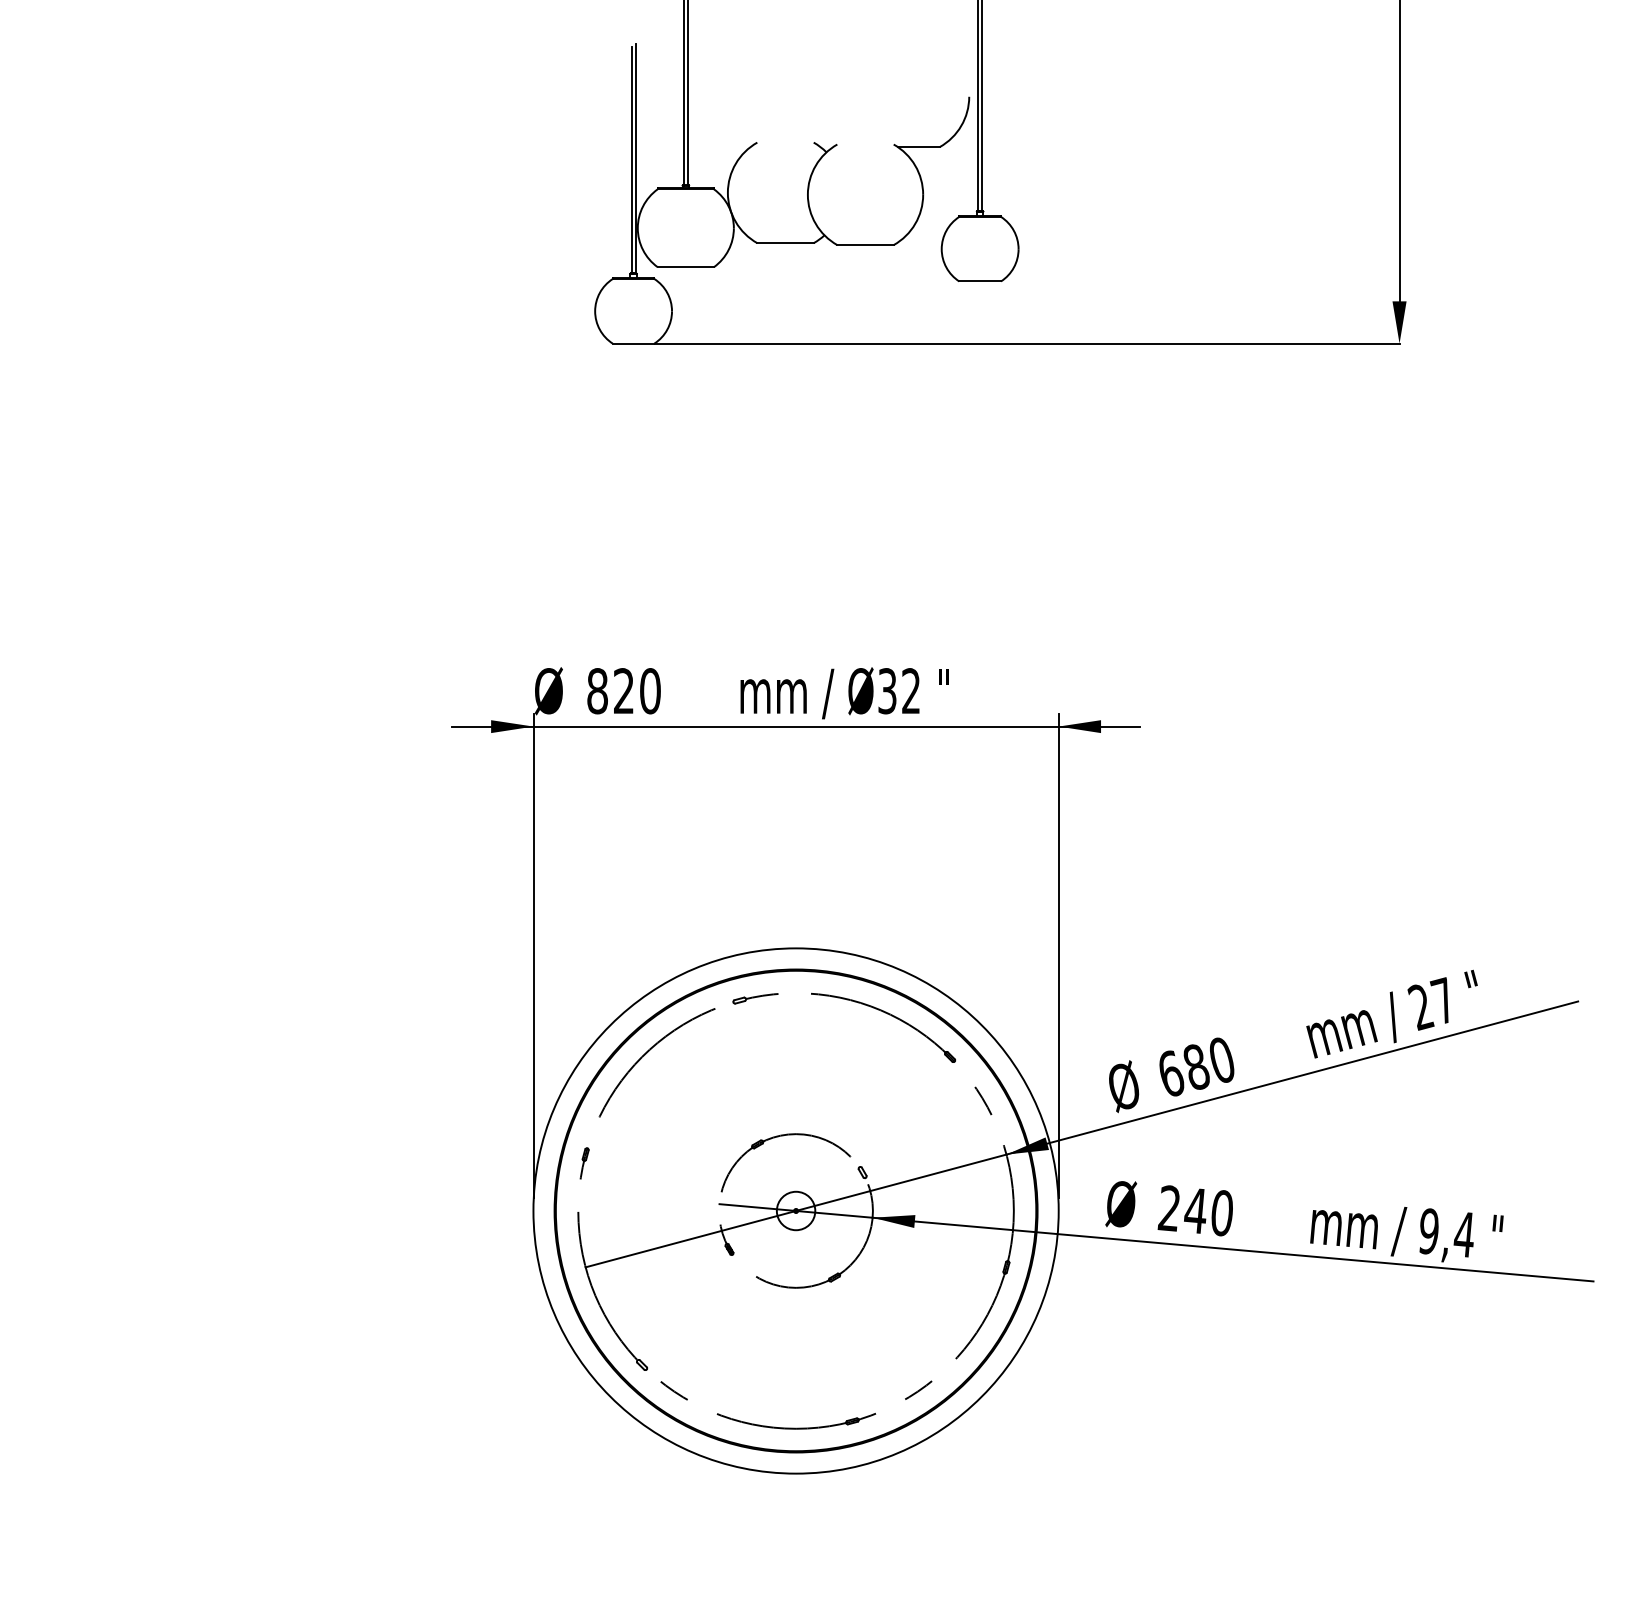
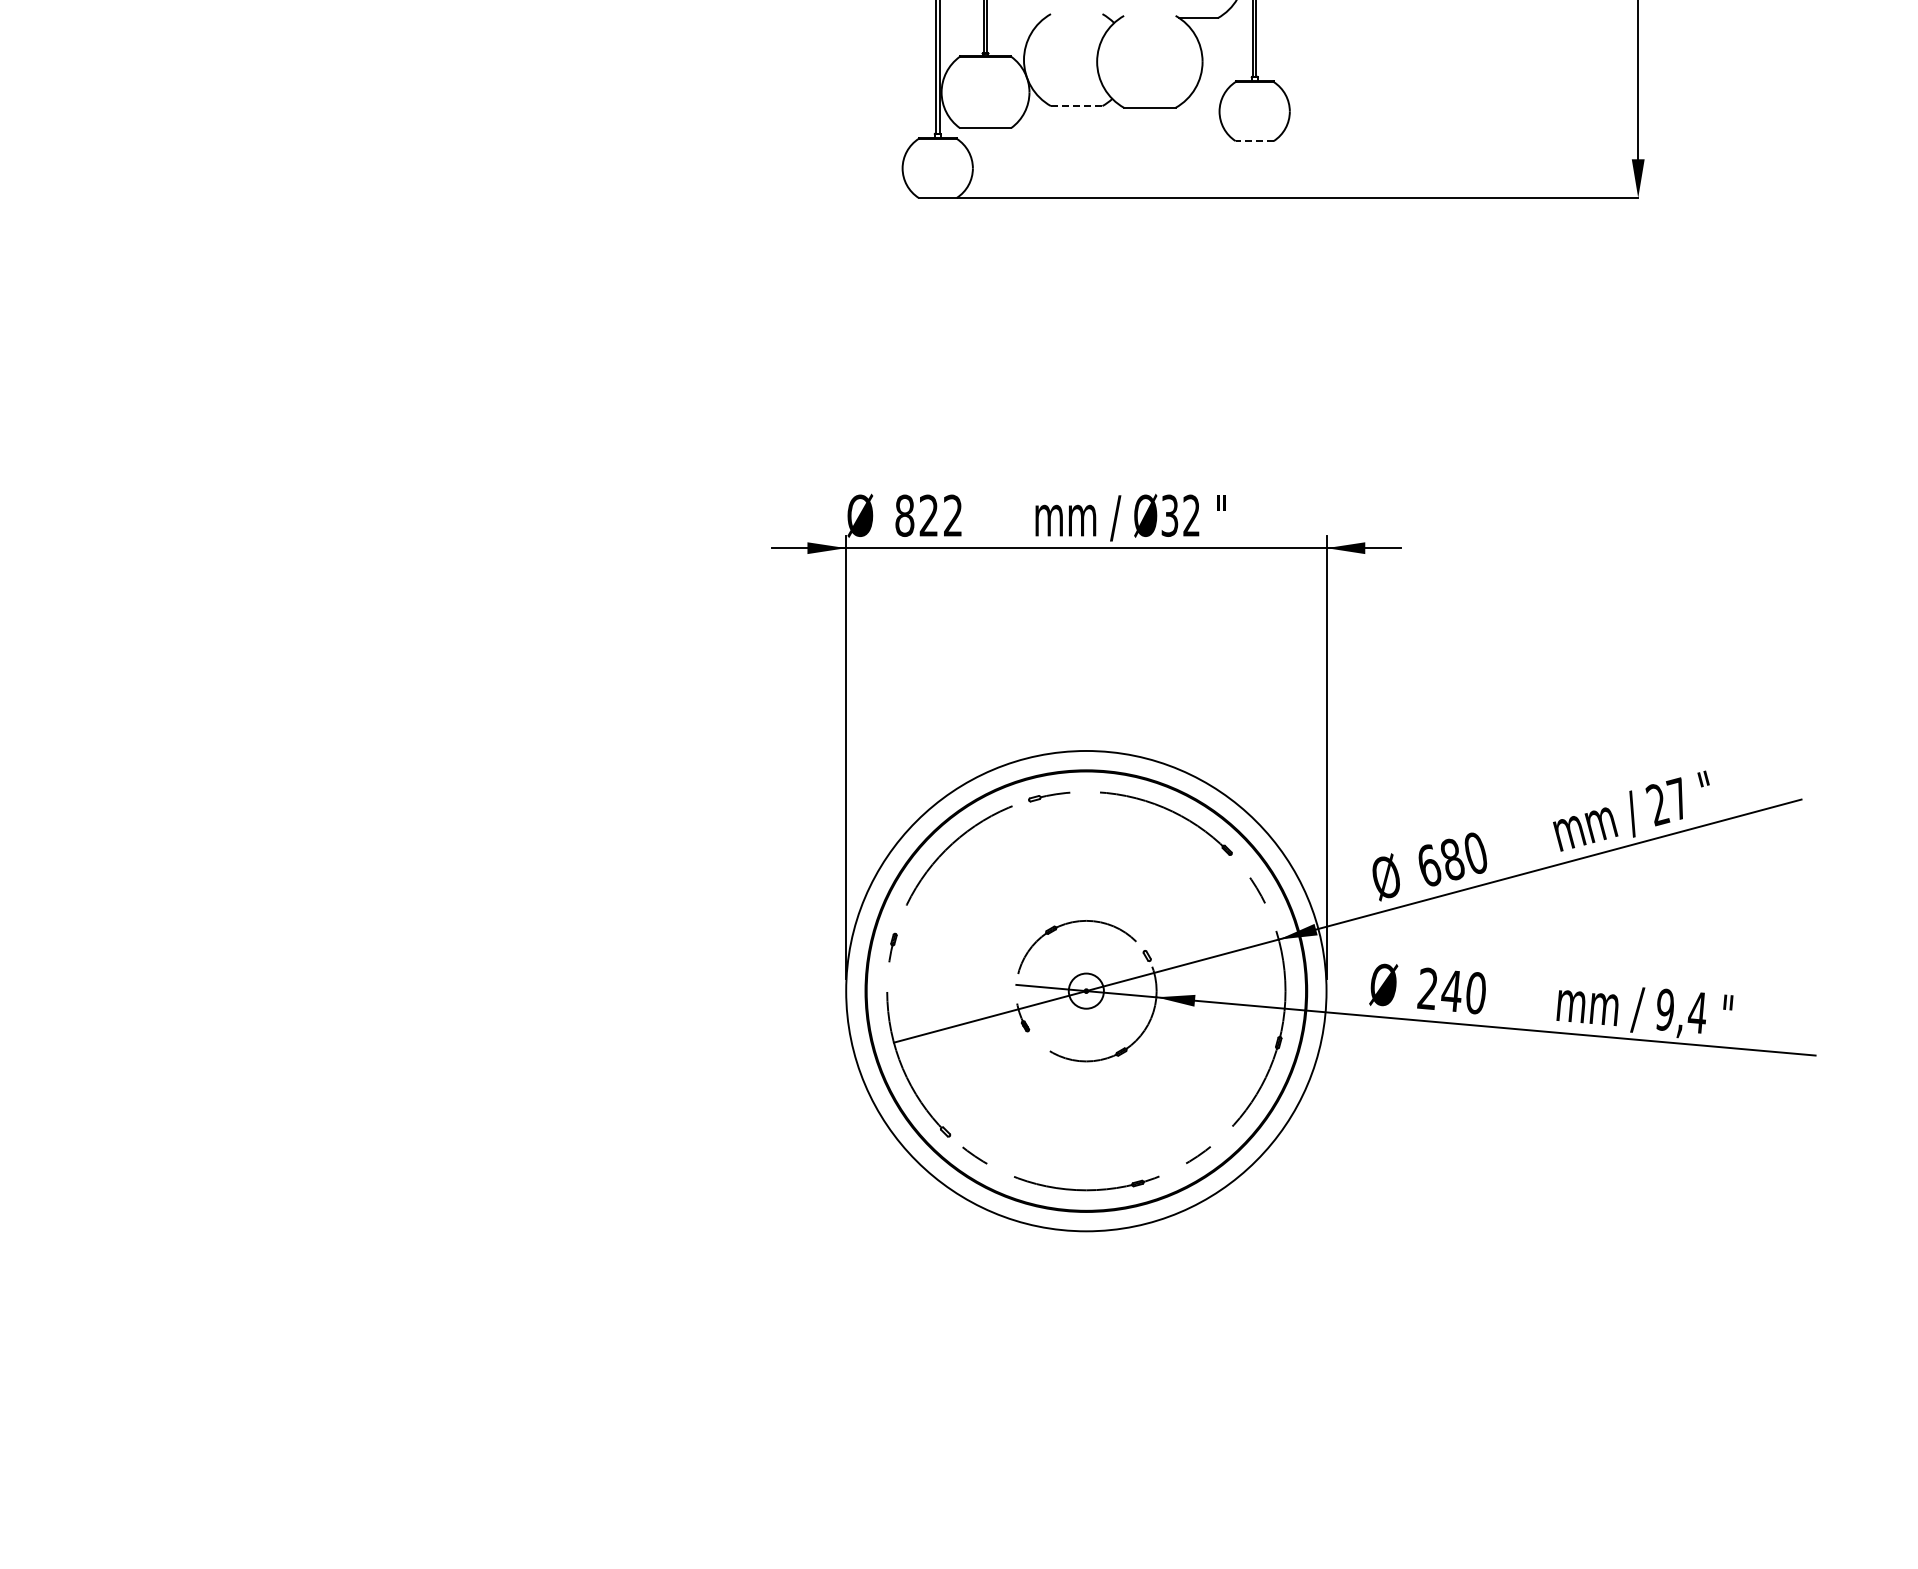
line: (785, 243) -> (1076, 106), solid -> dashed
line: (979, 281) -> (1254, 141), solid -> dashed
text: (649, 690) -> (952, 515), 820 -> 822

